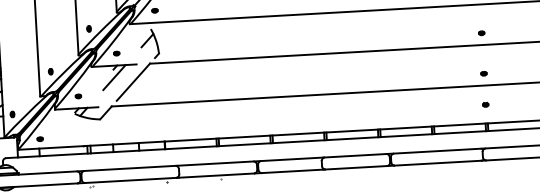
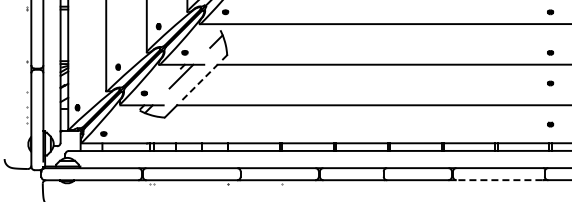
part: (483, 73) -> (550, 83), moved
line: (133, 81) -> (200, 81), solid -> dashed
line: (437, 163) -> (499, 180), solid -> dashed

